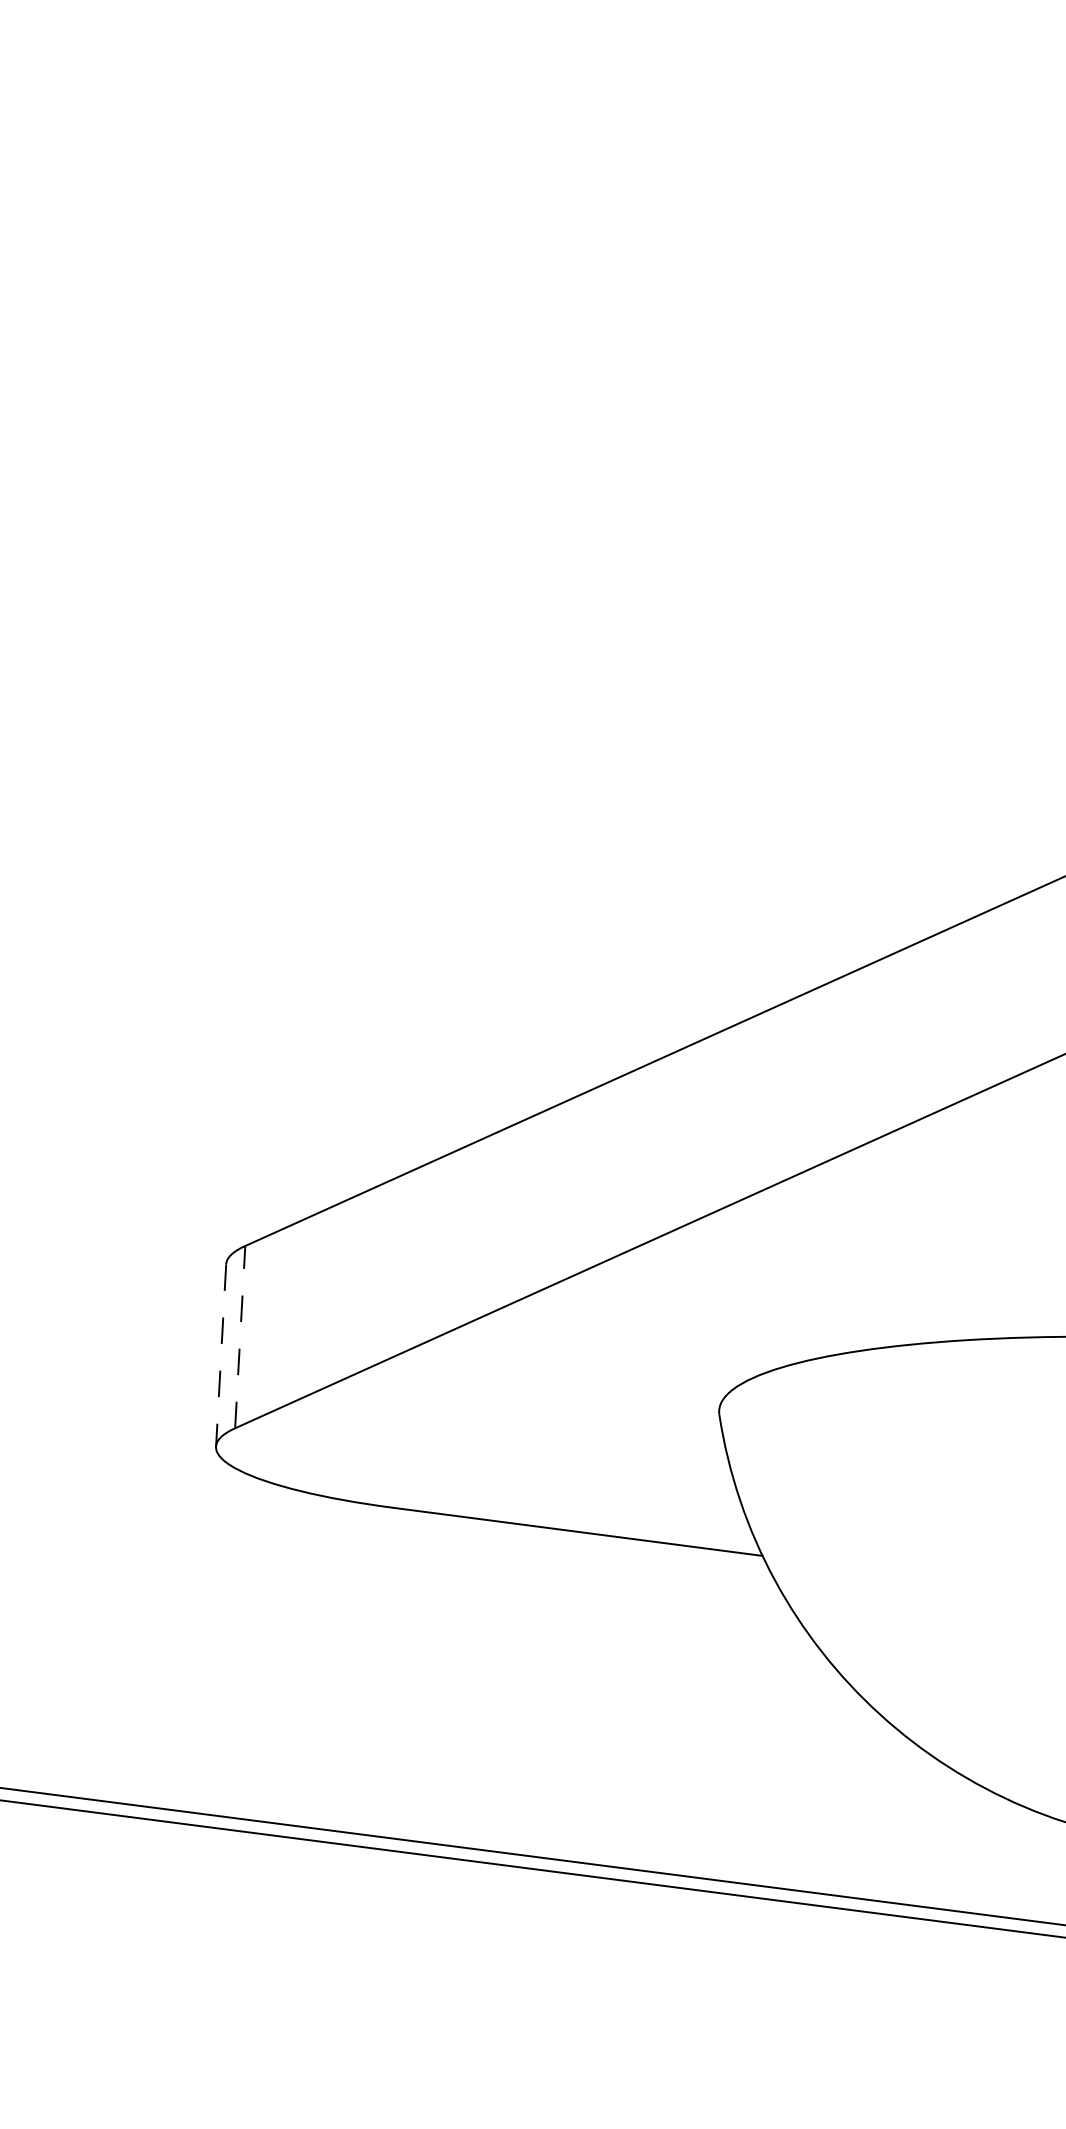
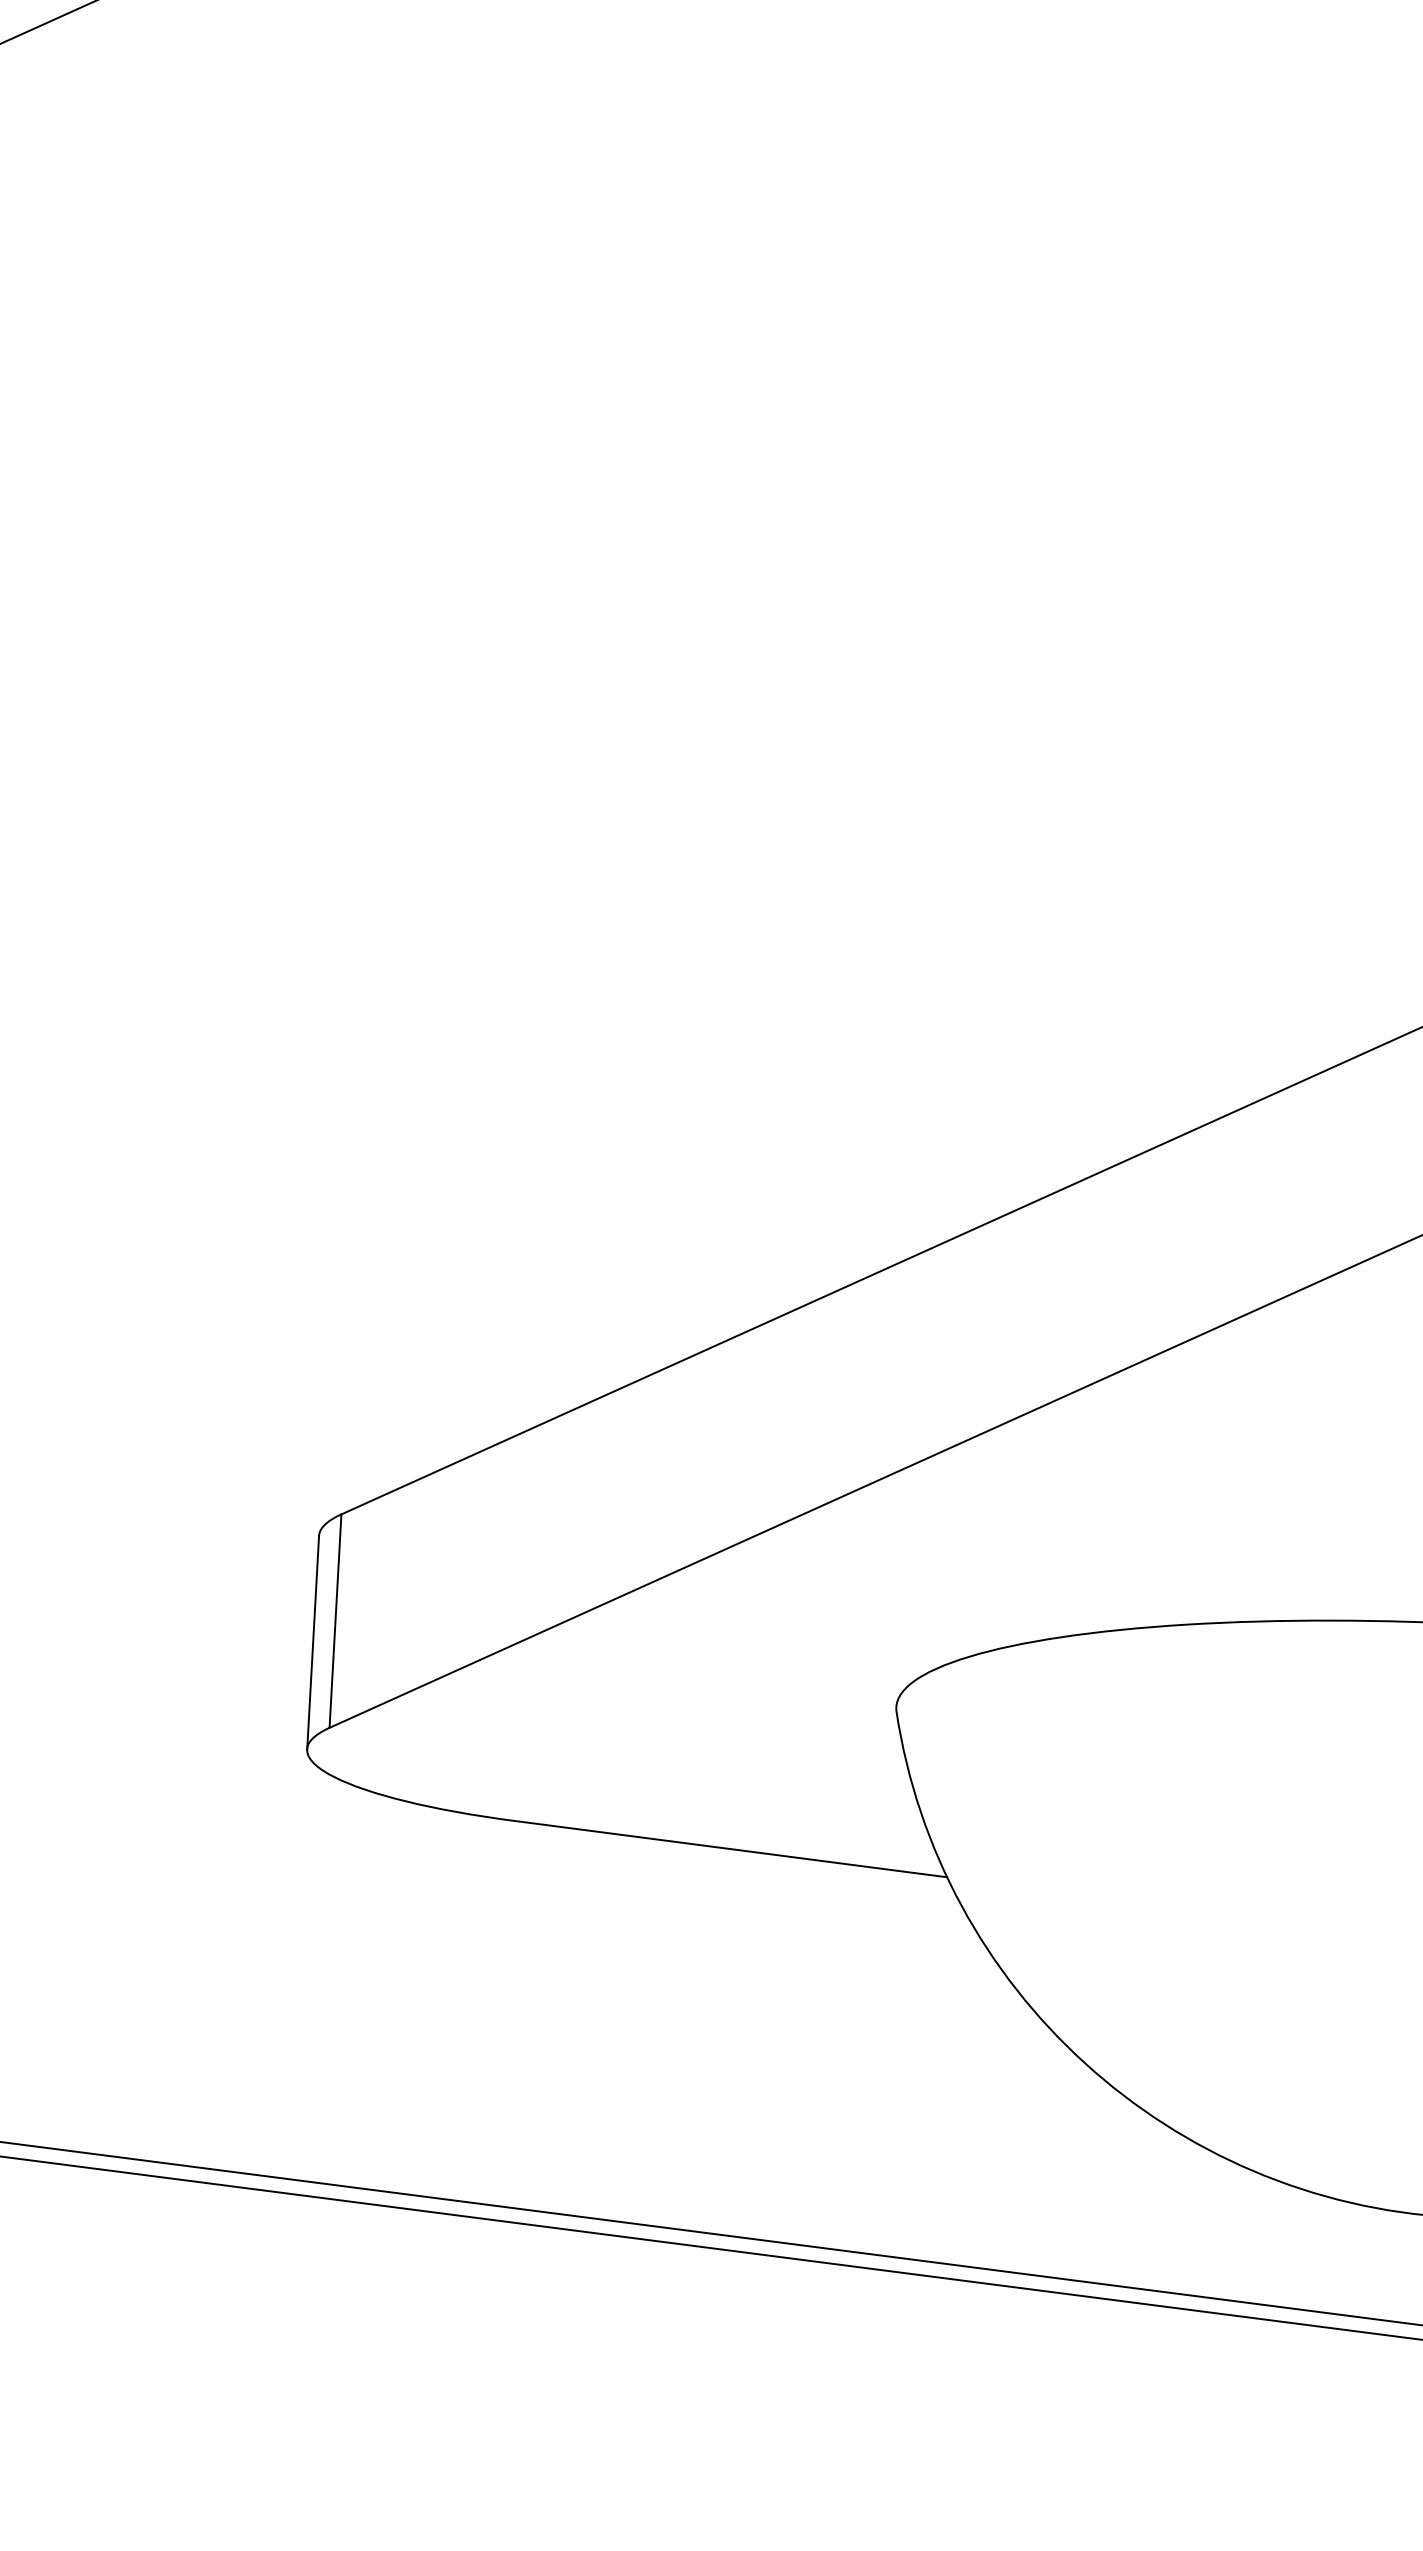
line: (240, 1337) -> (335, 1621), dashed -> solid
line: (221, 1355) -> (313, 1642), dashed -> solid

